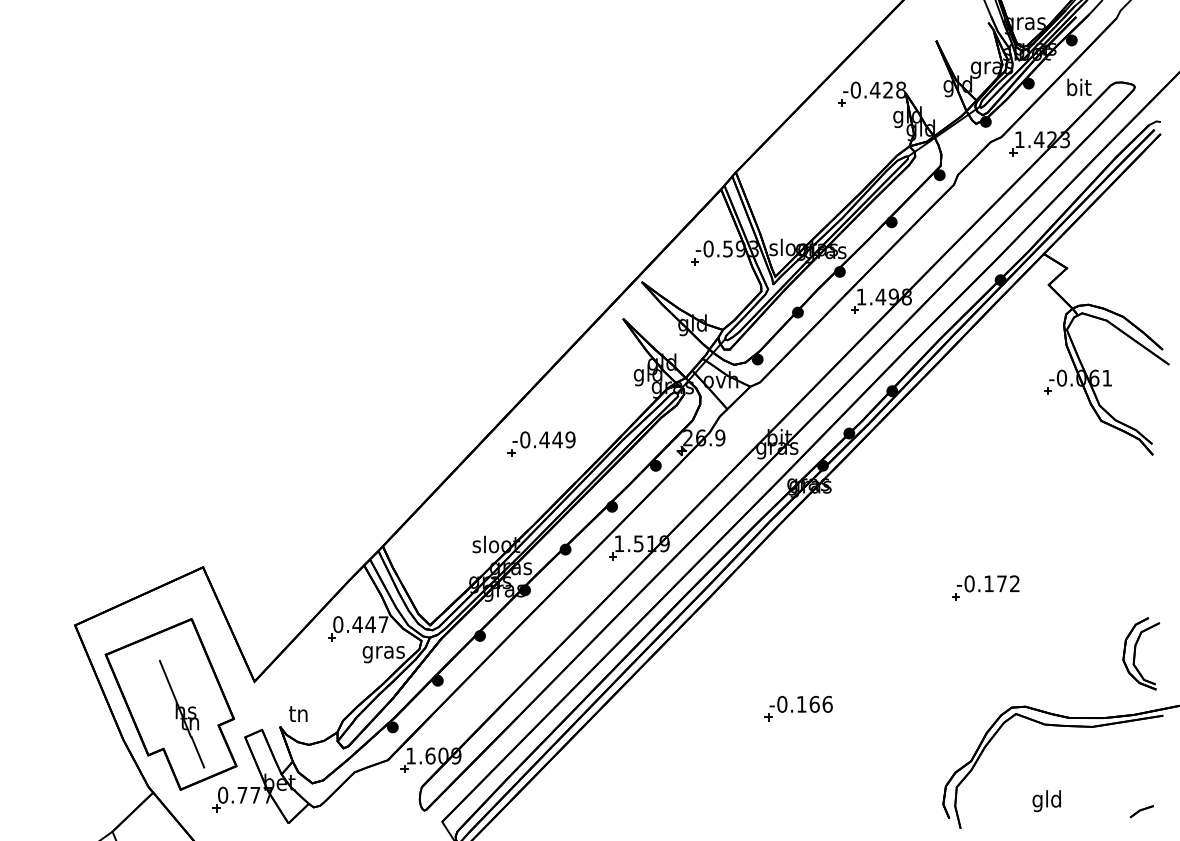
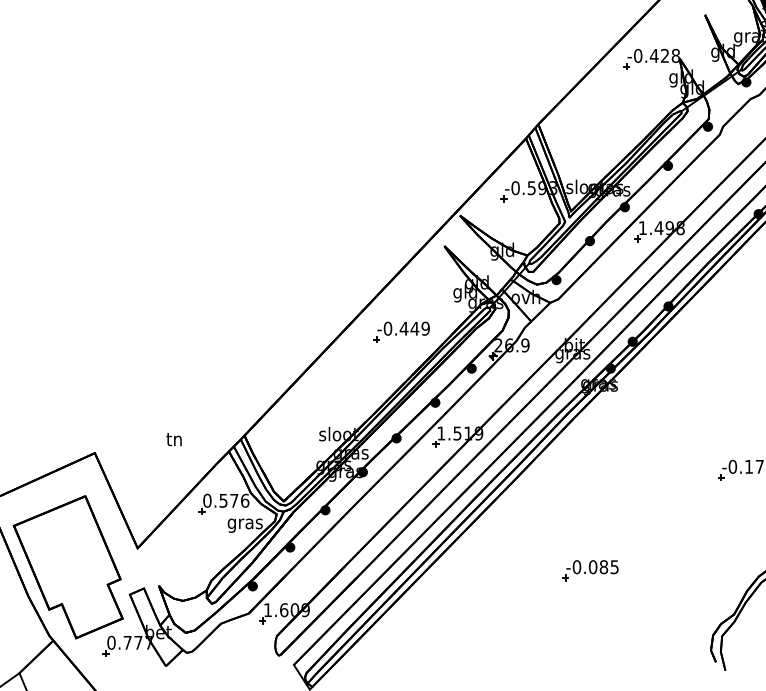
part: (541, 443) -> (401, 331), moved
text: (370, 624) -> (234, 500), 0.447 -> 0.576
text: (814, 703) -> (603, 566), -0.166 -> -0.085
part: (181, 713) -> (76, 574), removed
text: (298, 713) -> (174, 439), moved

